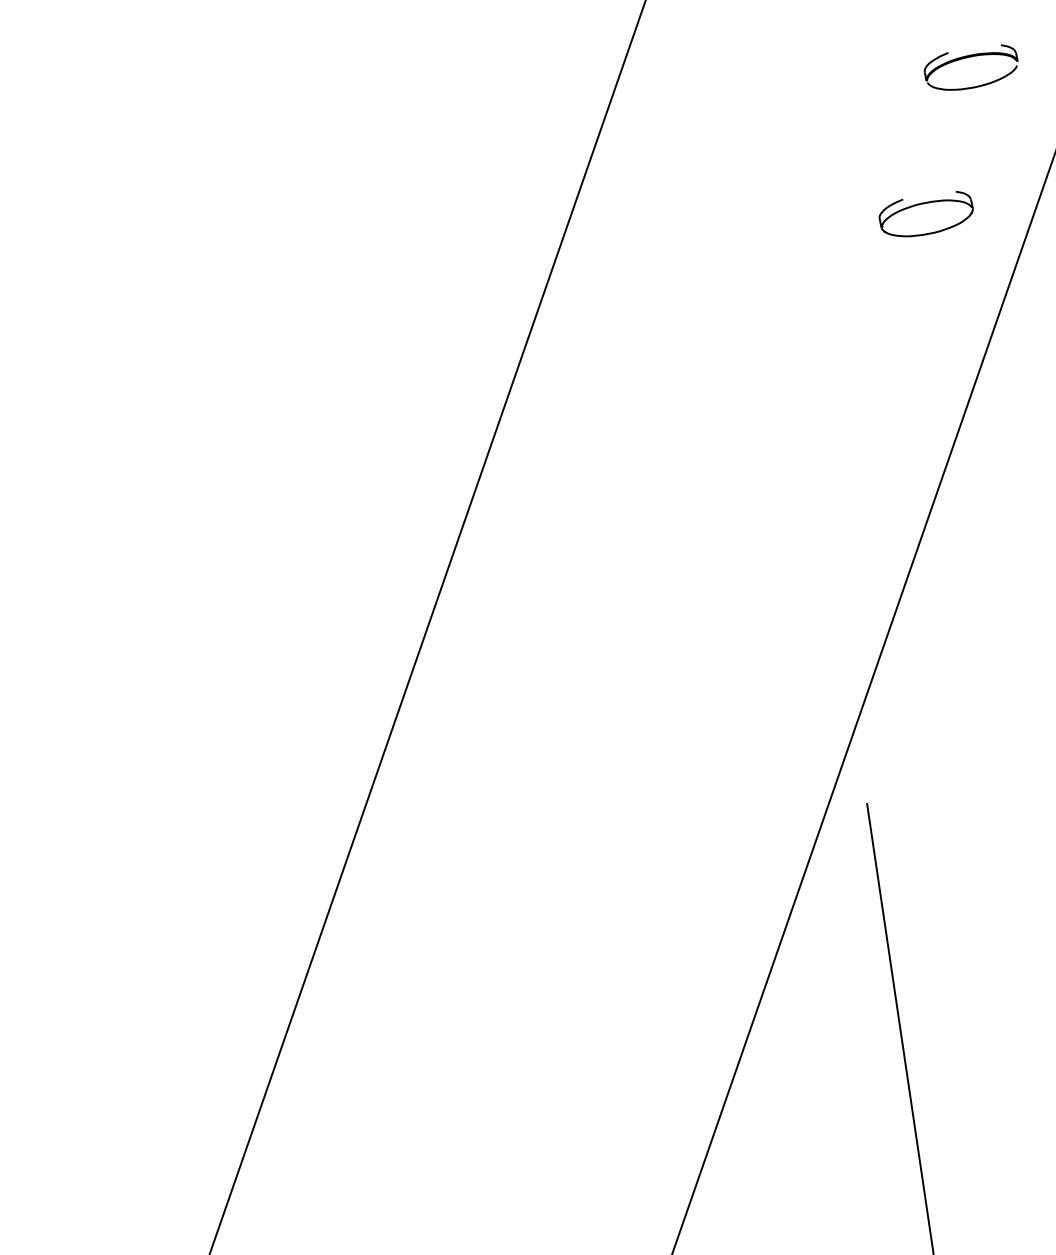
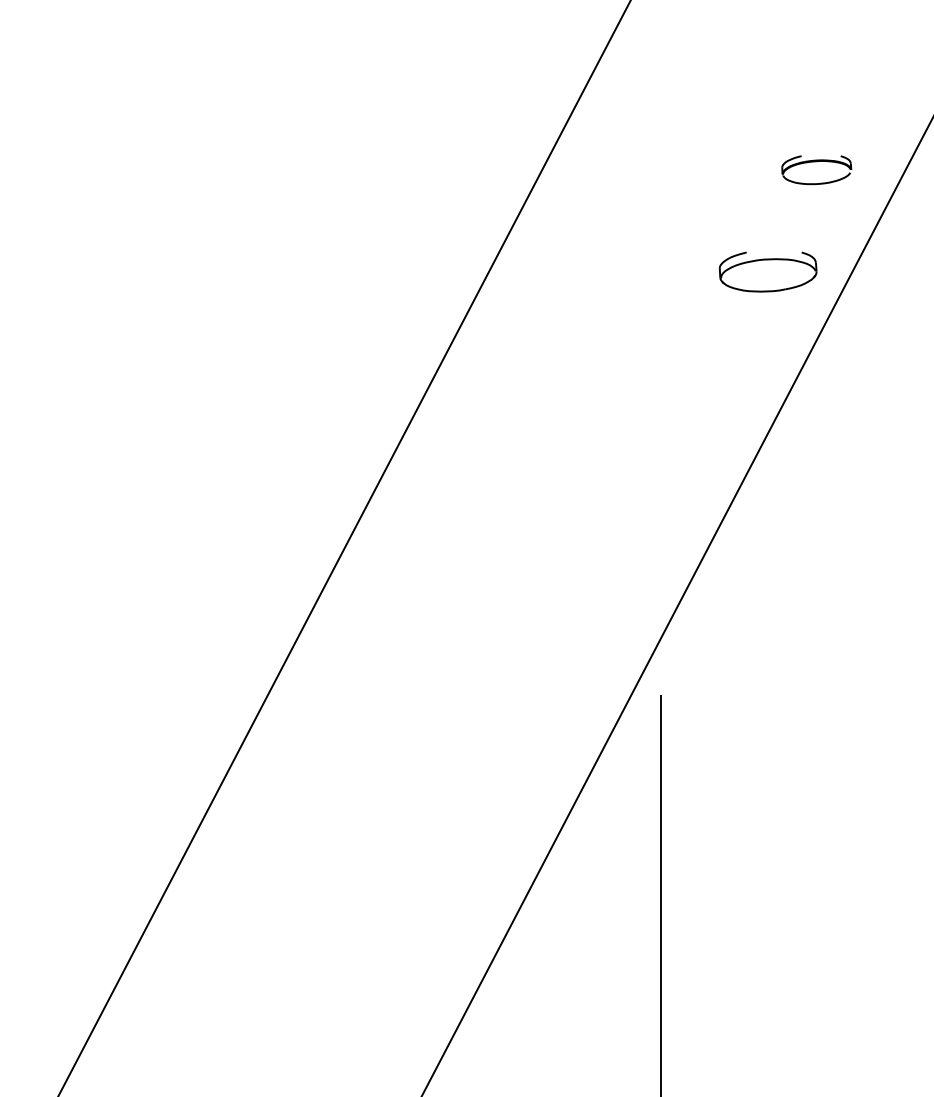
part: (925, 215) -> (767, 272), size x1.4

